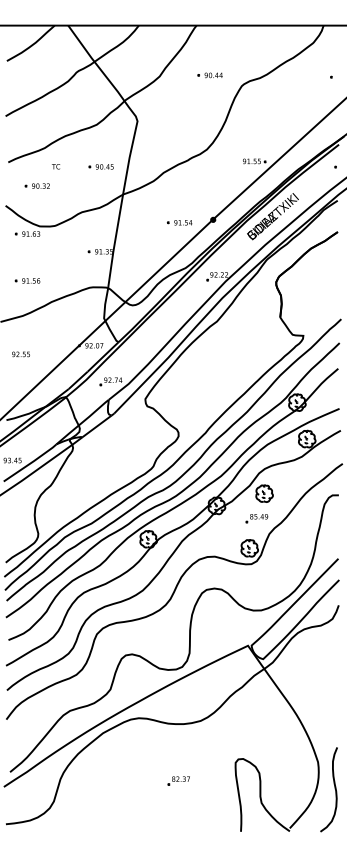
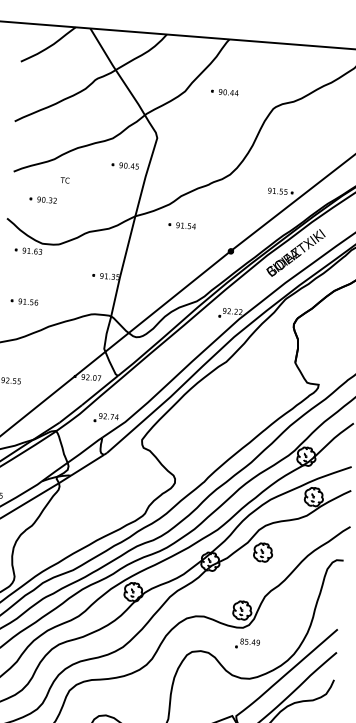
part: (209, 75) -> (224, 92), moved
part: (100, 166) -> (124, 165), moved
part: (179, 222) -> (182, 225), moved
part: (256, 518) -> (247, 643), moved

